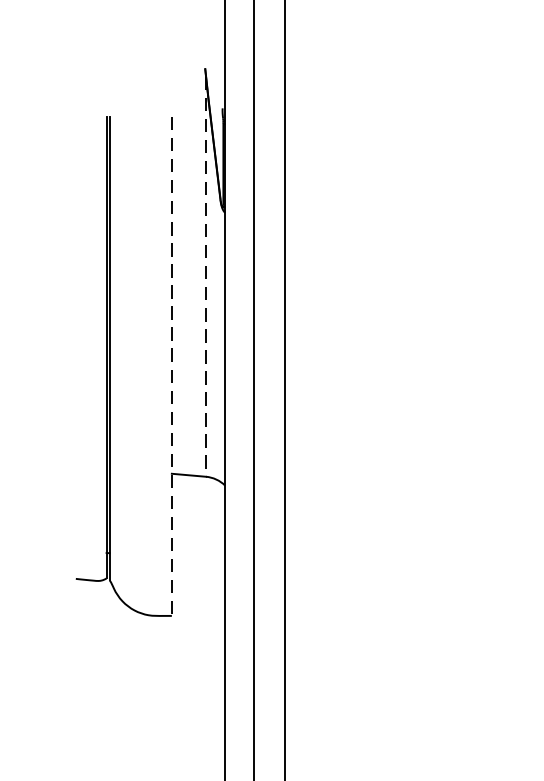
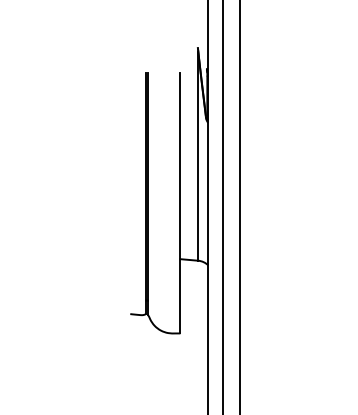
line: (206, 277) -> (198, 156), dashed -> solid
line: (172, 367) -> (180, 203), dashed -> solid

